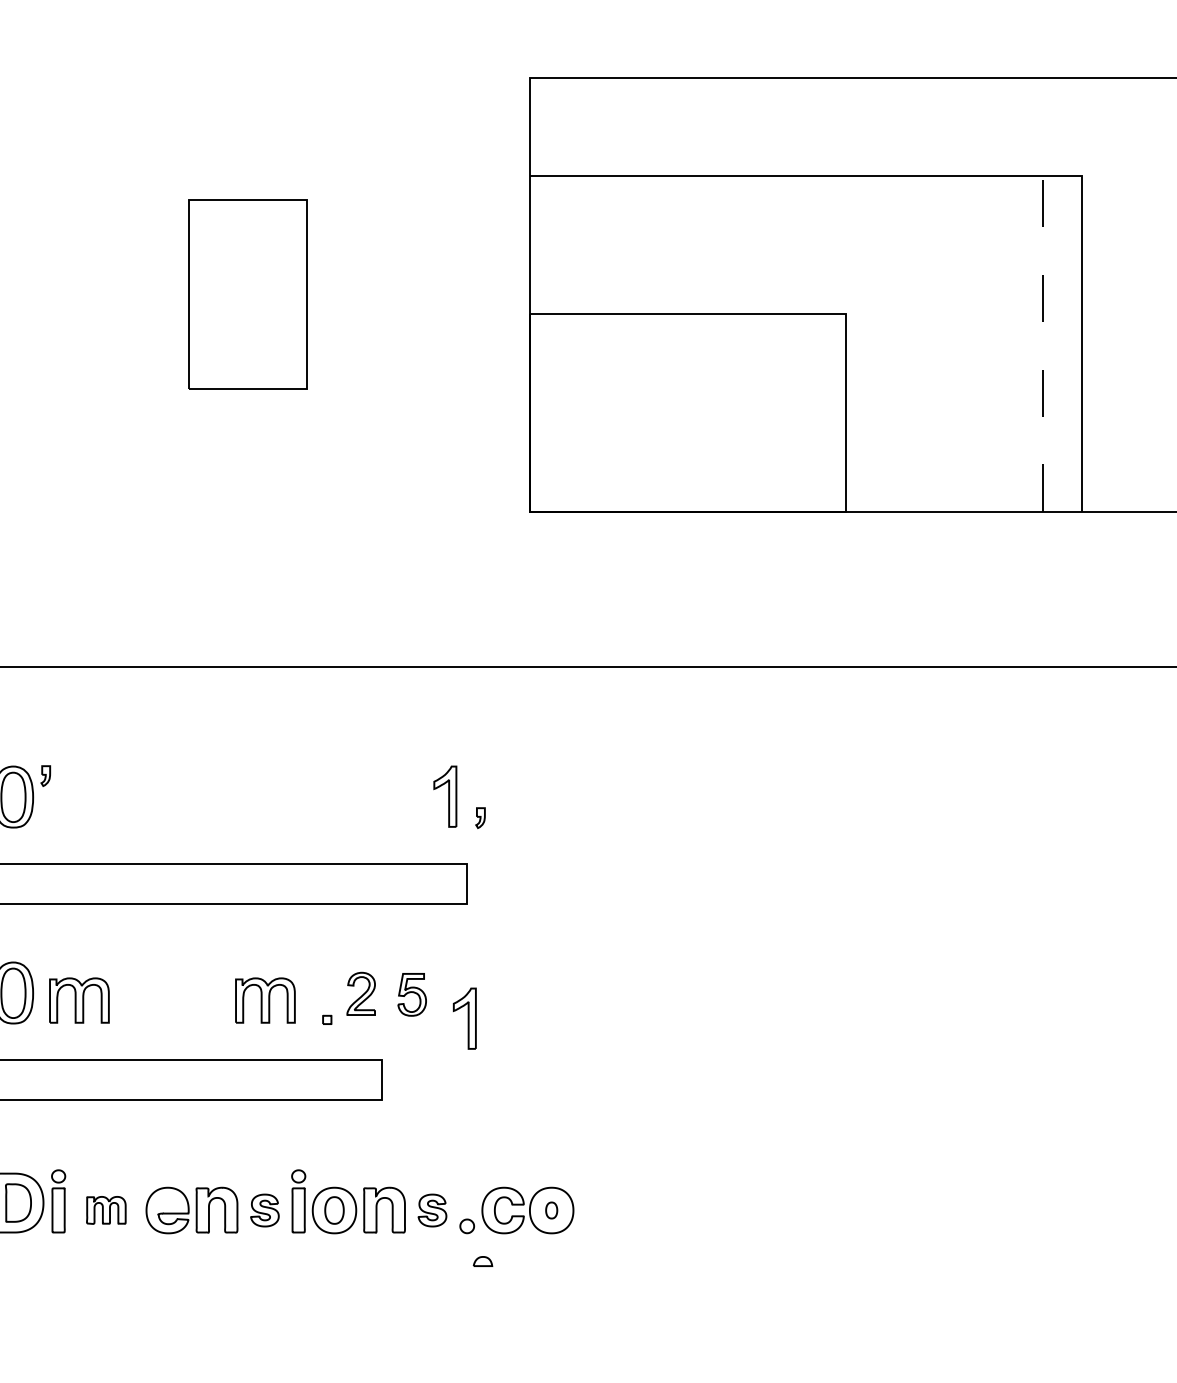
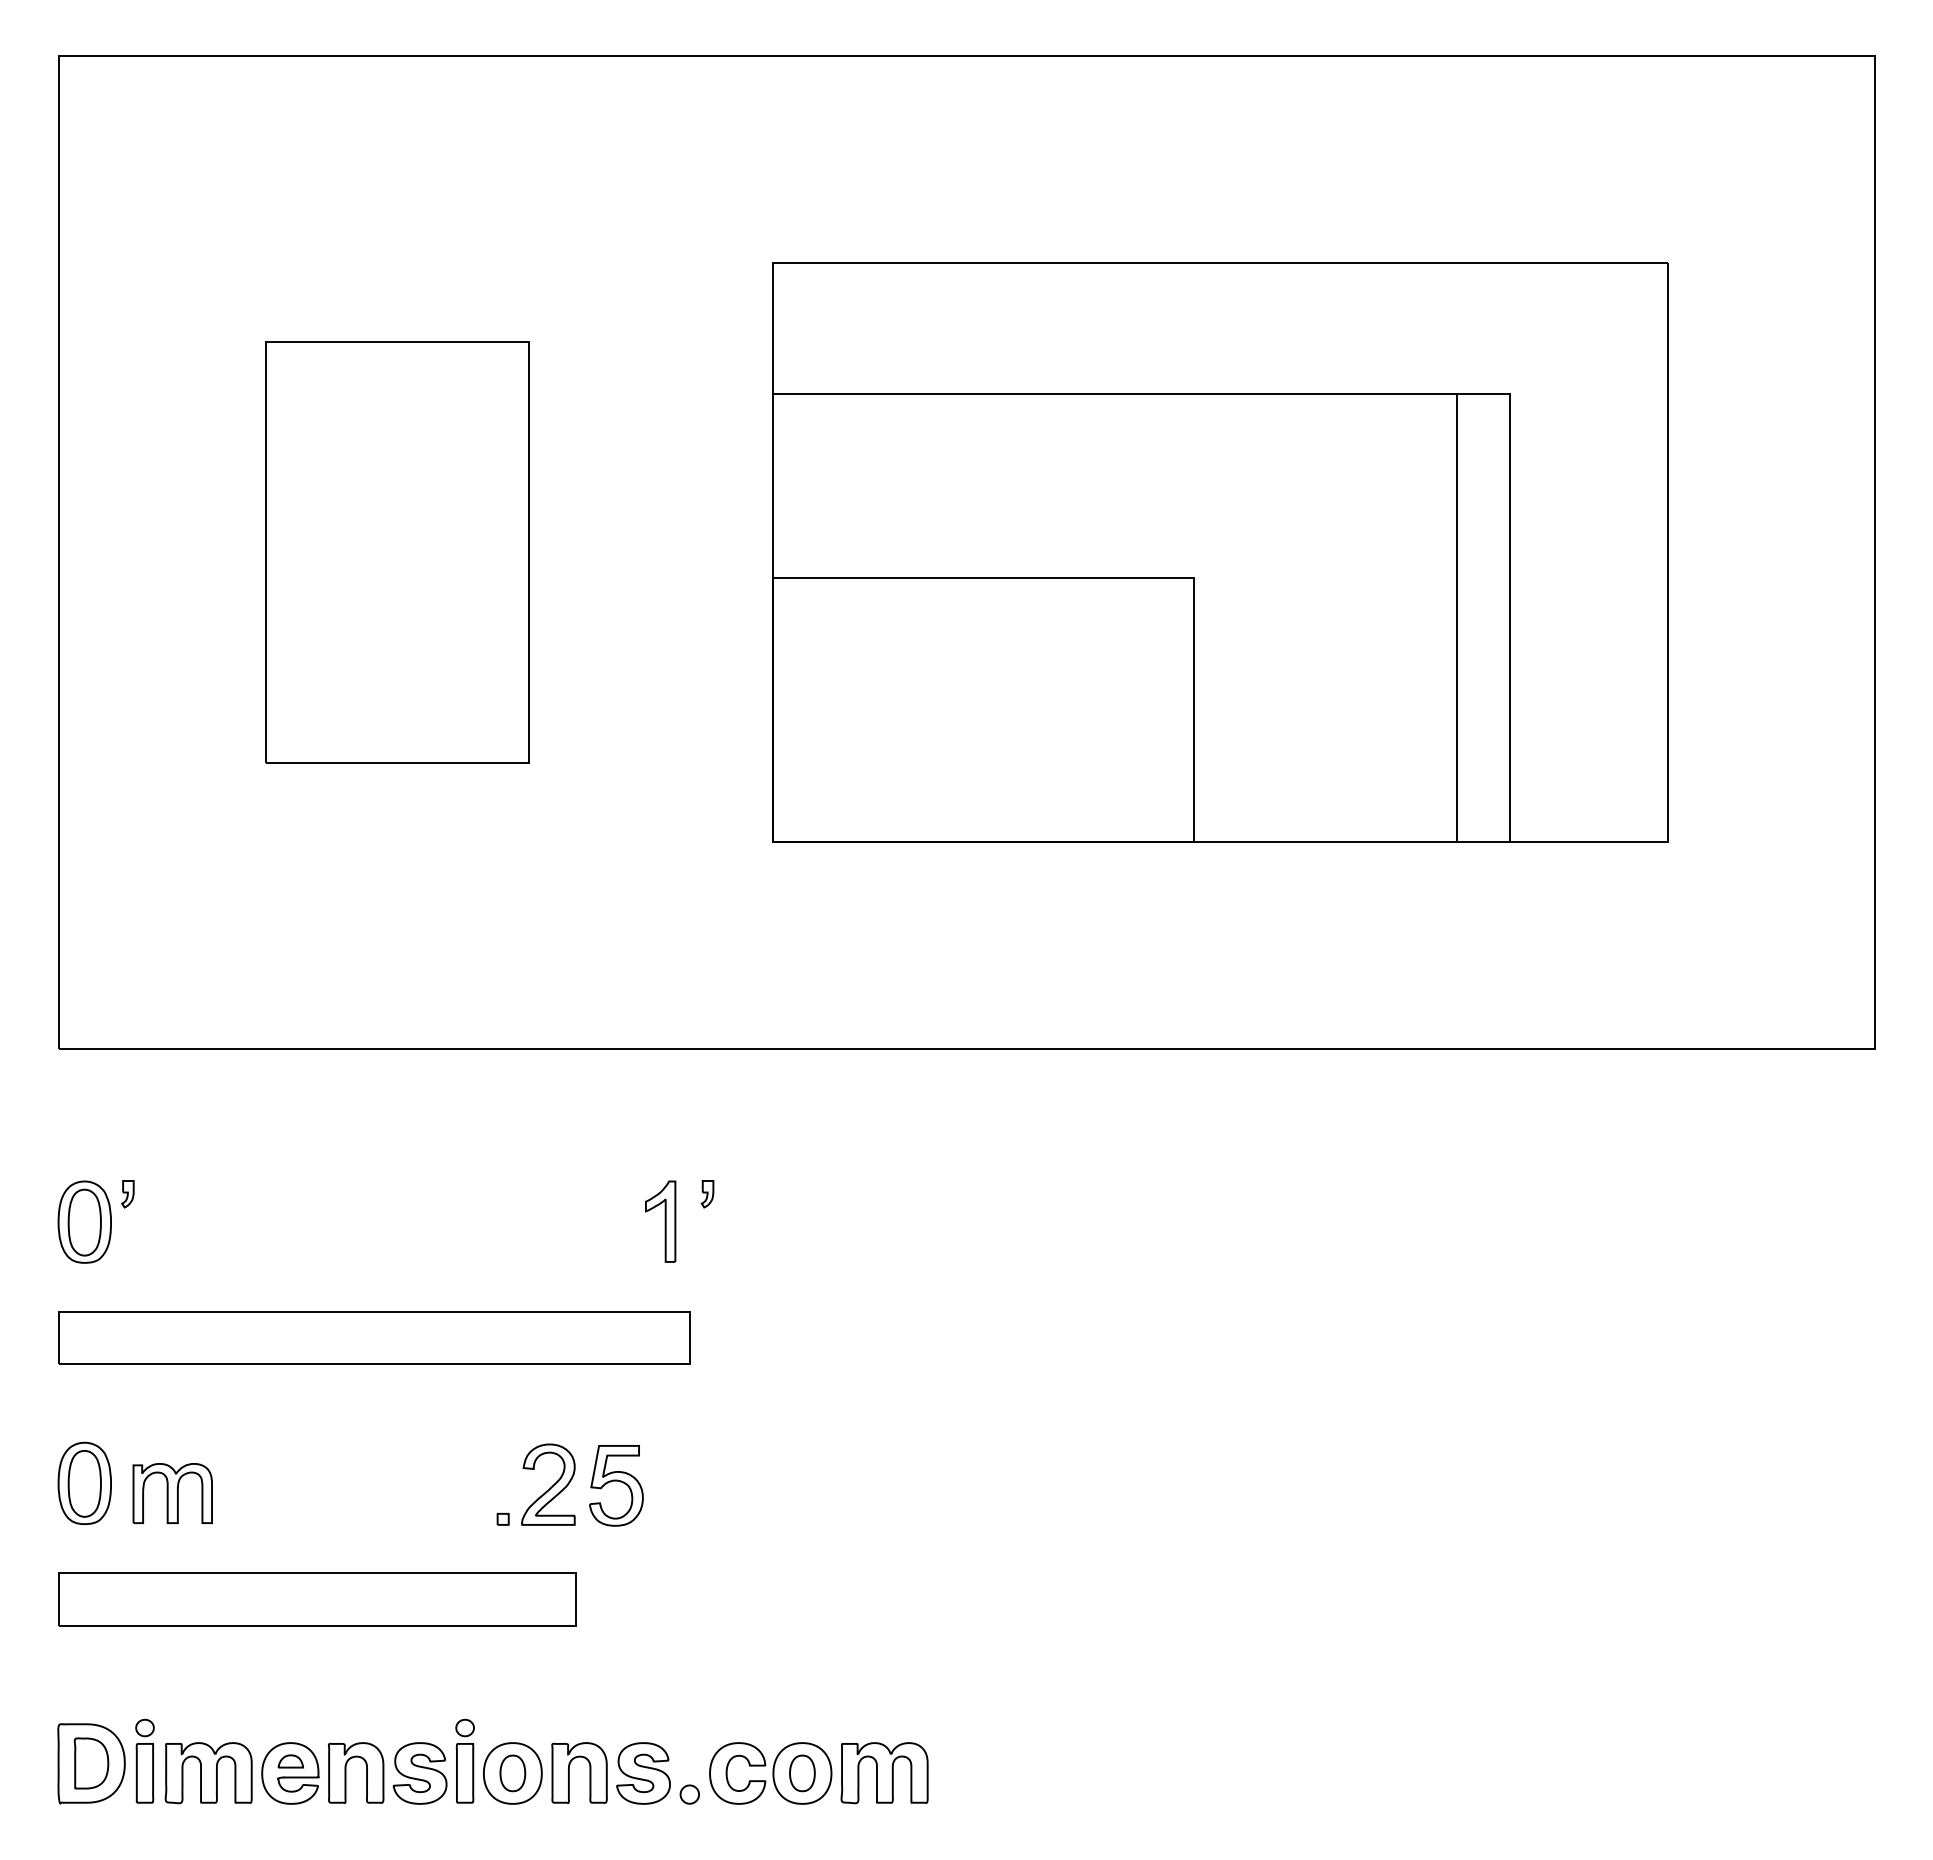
part: (247, 294) -> (397, 552), size x1.67
line: (1042, 343) -> (1457, 617), dashed -> solid
part: (480, 818) -> (707, 1194), moved
part: (361, 993) -> (548, 1484), size x1.43
part: (412, 994) -> (616, 1485), size x1.43
part: (265, 1000) -> (420, 1493), removed
part: (464, 1018) -> (686, 1517), removed
part: (106, 1210) -> (208, 1773), size x1.67
part: (264, 1210) -> (419, 1773), size x1.43
part: (432, 1210) -> (643, 1773), size x1.43
part: (551, 1210) -> (802, 1773), size x1.67
part: (613, 1210) -> (884, 1773), added
part: (482, 1261) -> (290, 1761), moved

